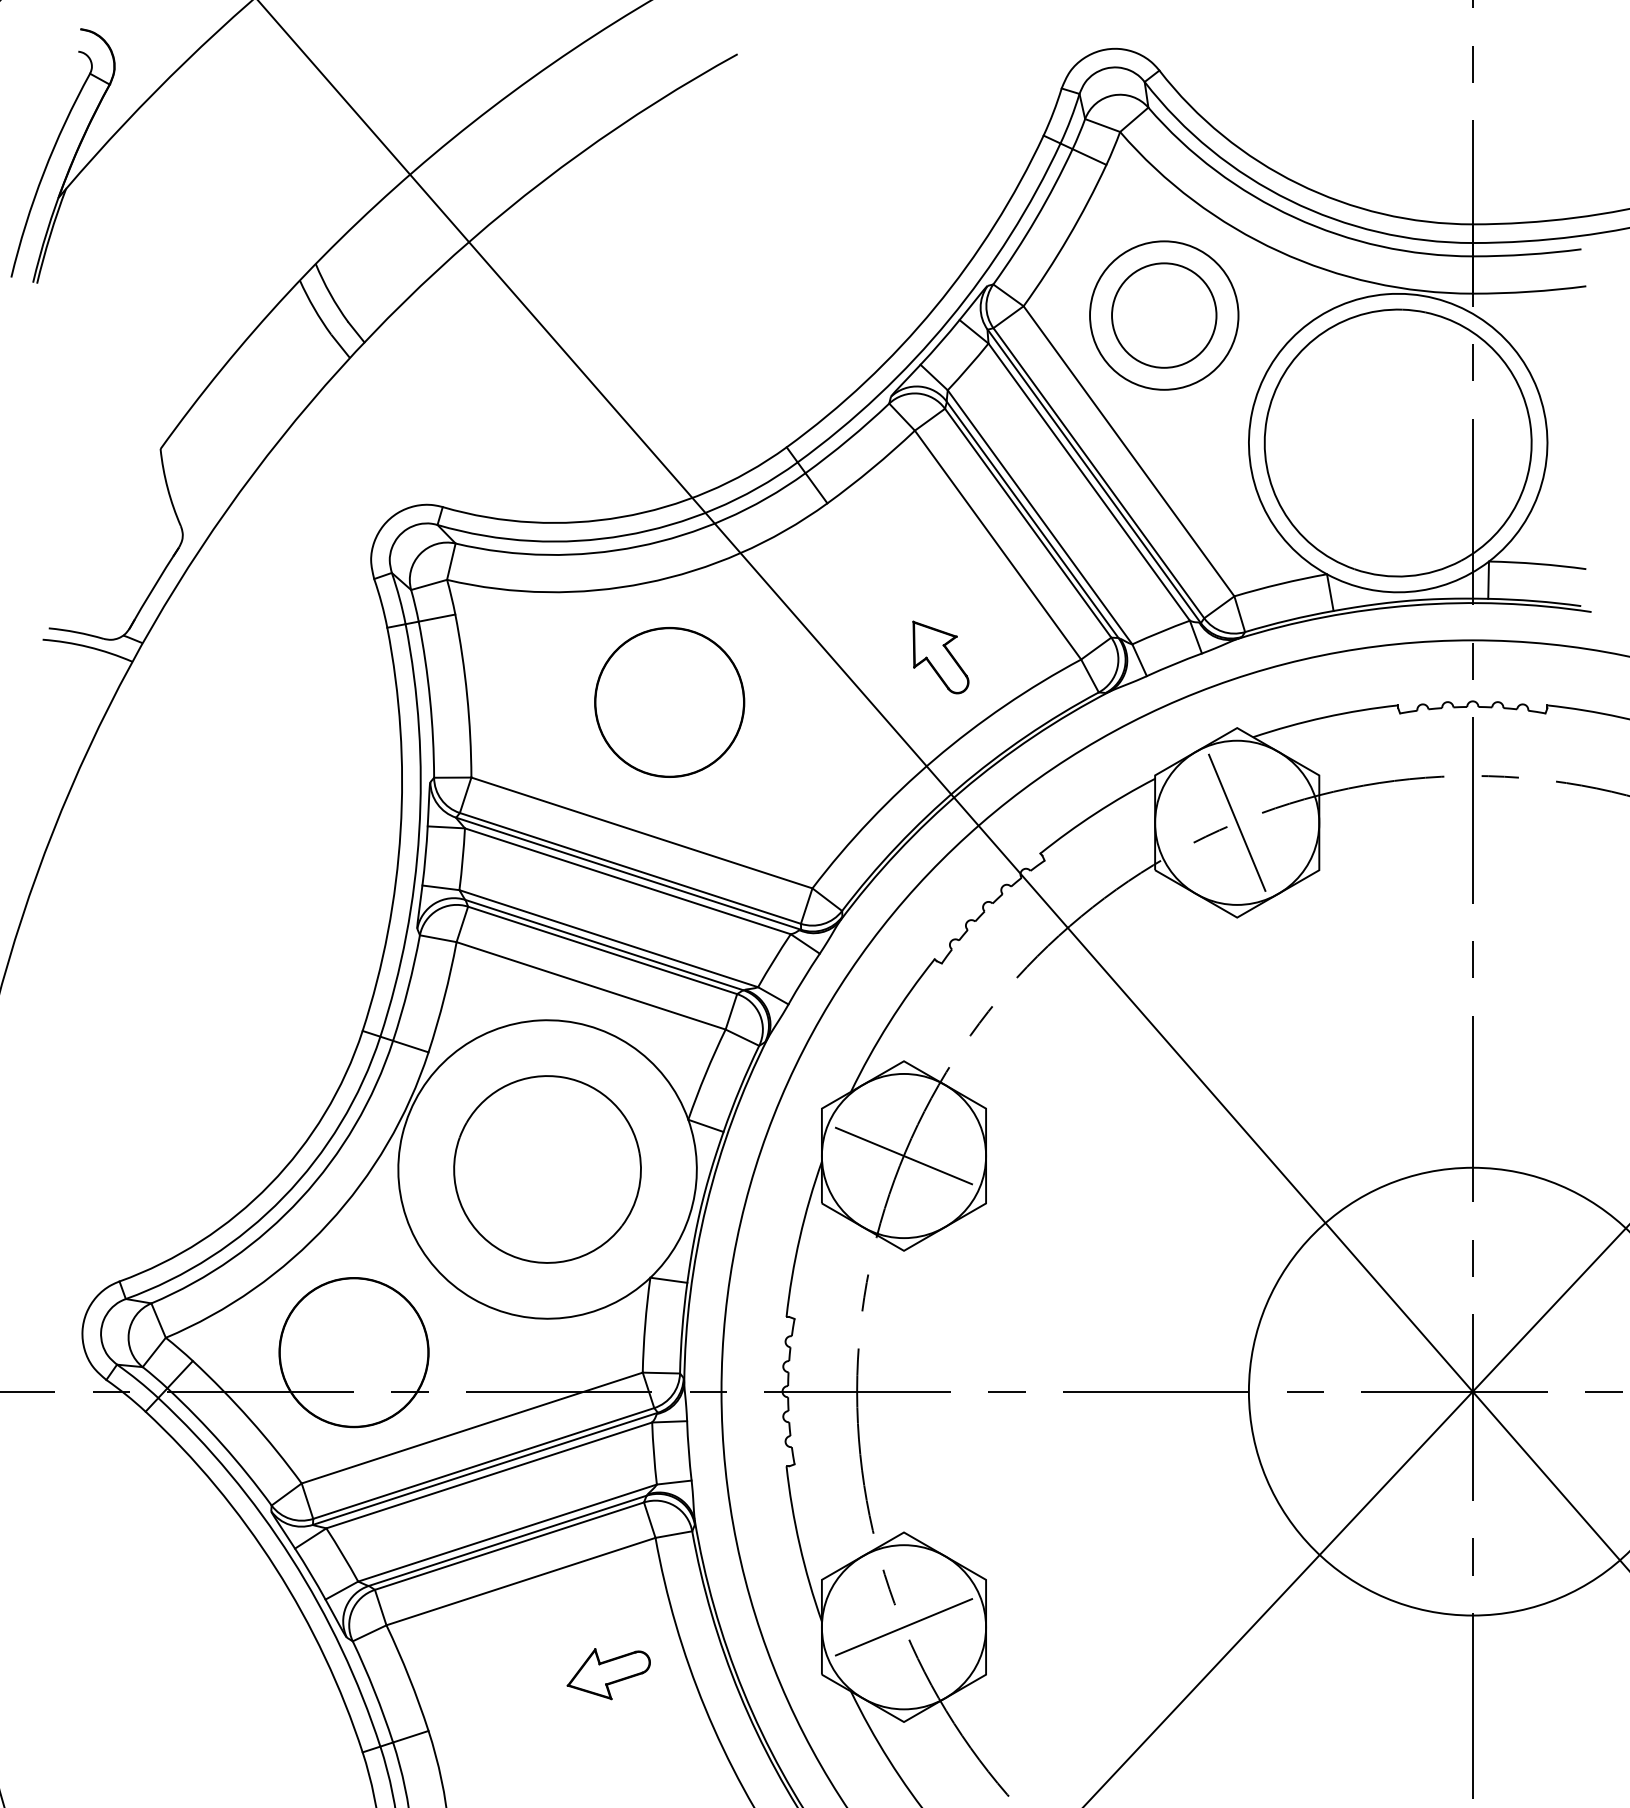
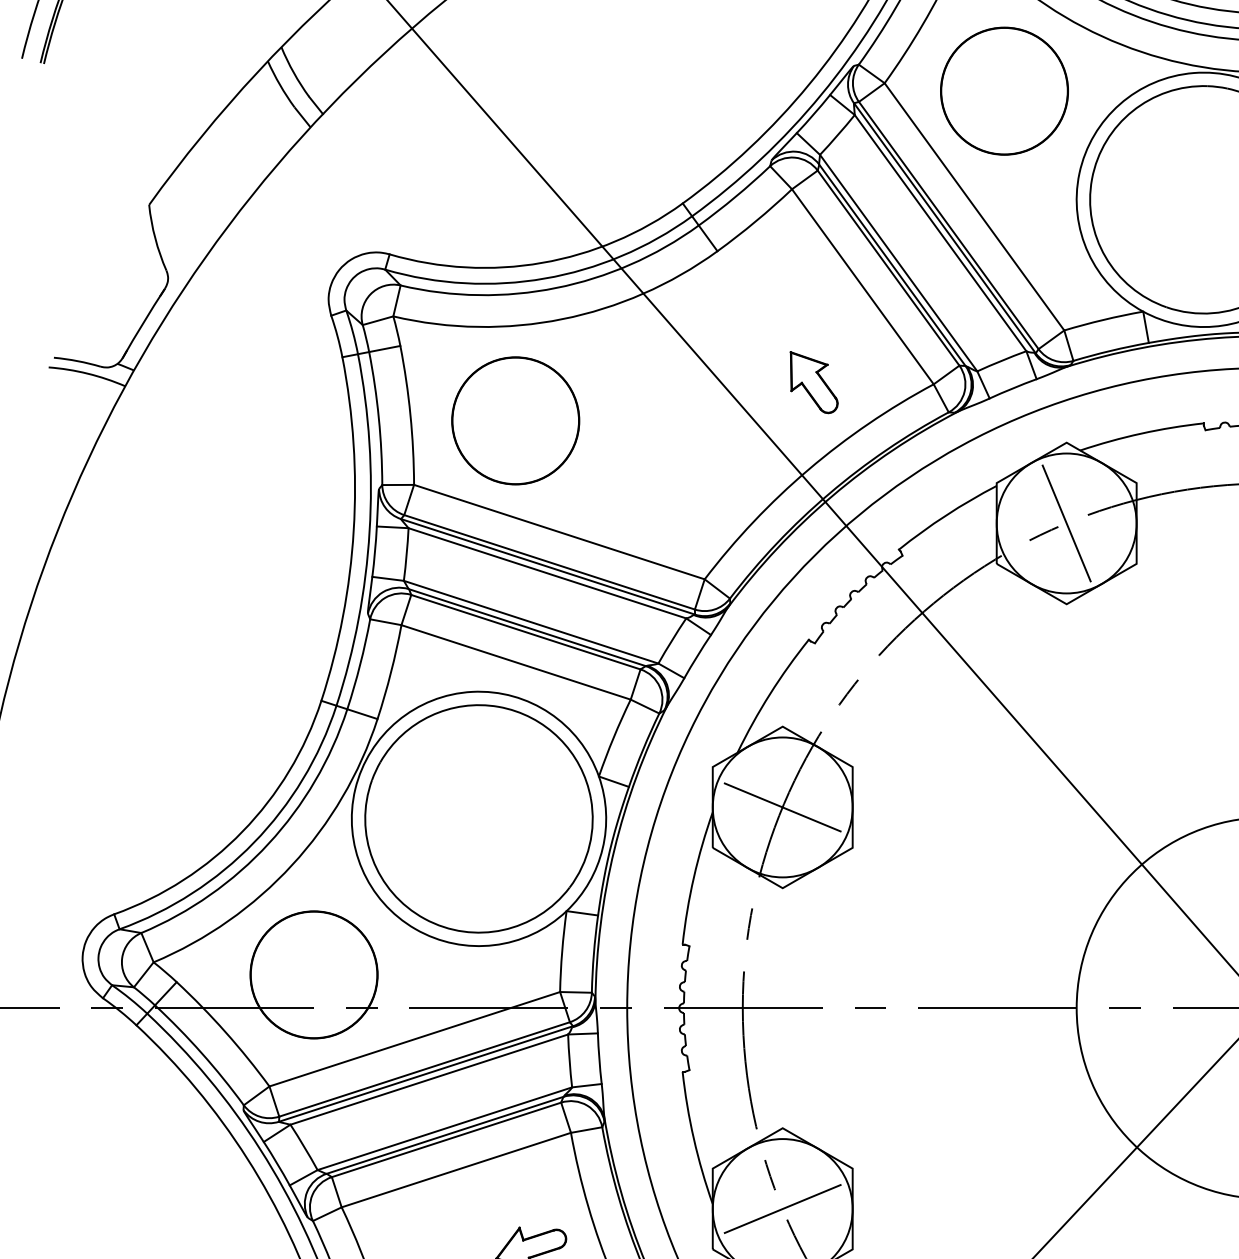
circle: (1163, 315) -> (1003, 91), size x1.43
circle: (669, 702) -> (515, 420), moved
part: (547, 1169) -> (478, 818), size x1.43

